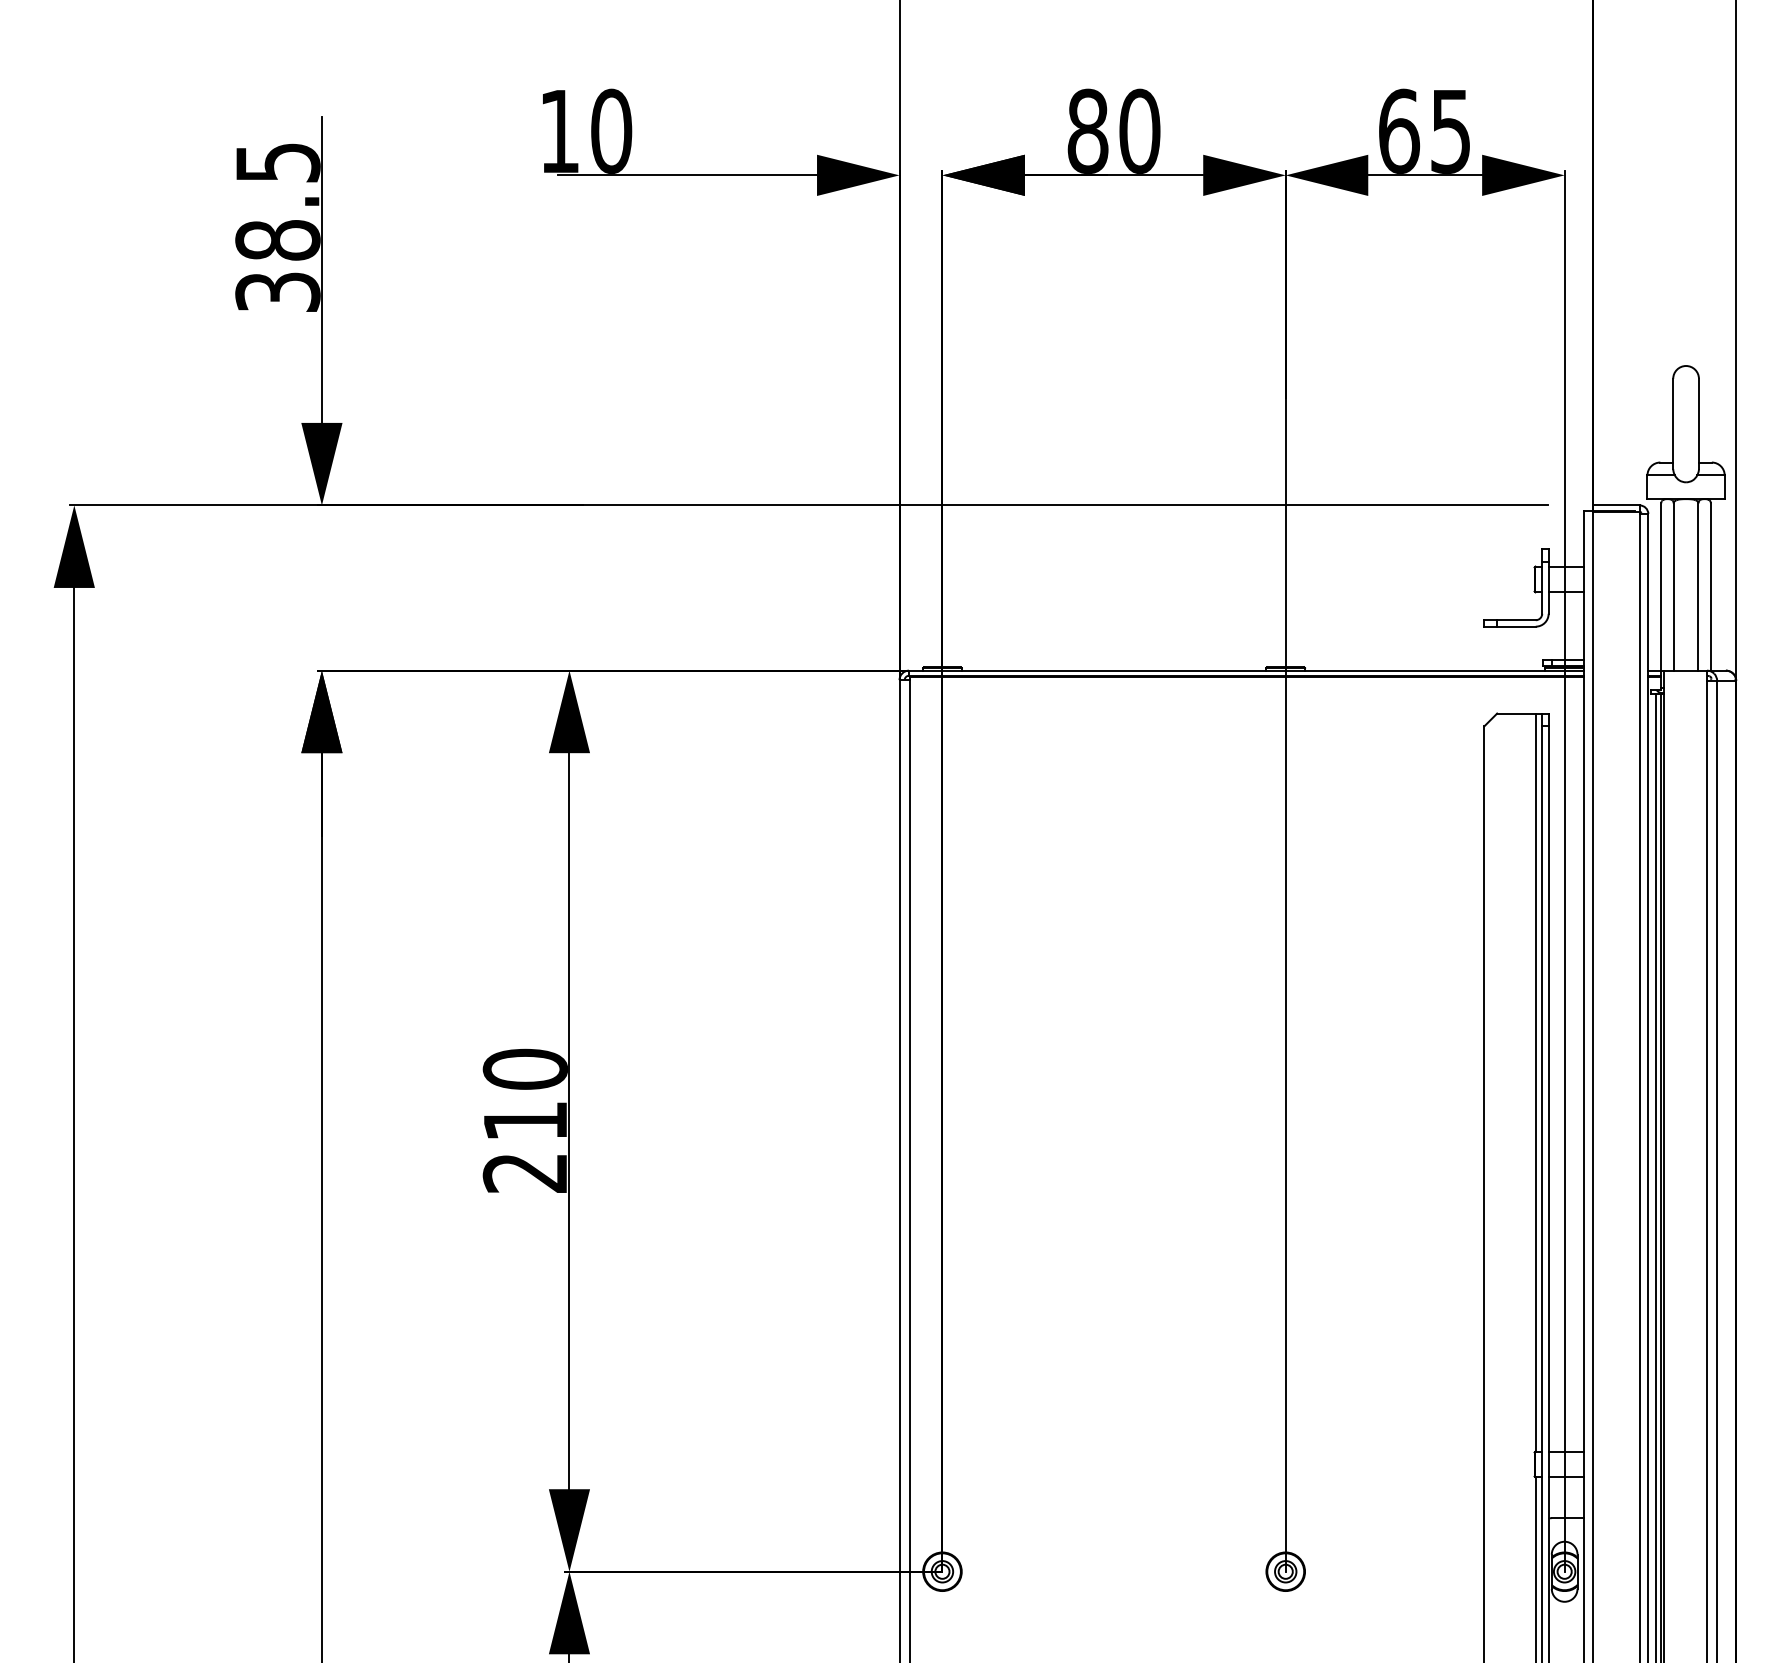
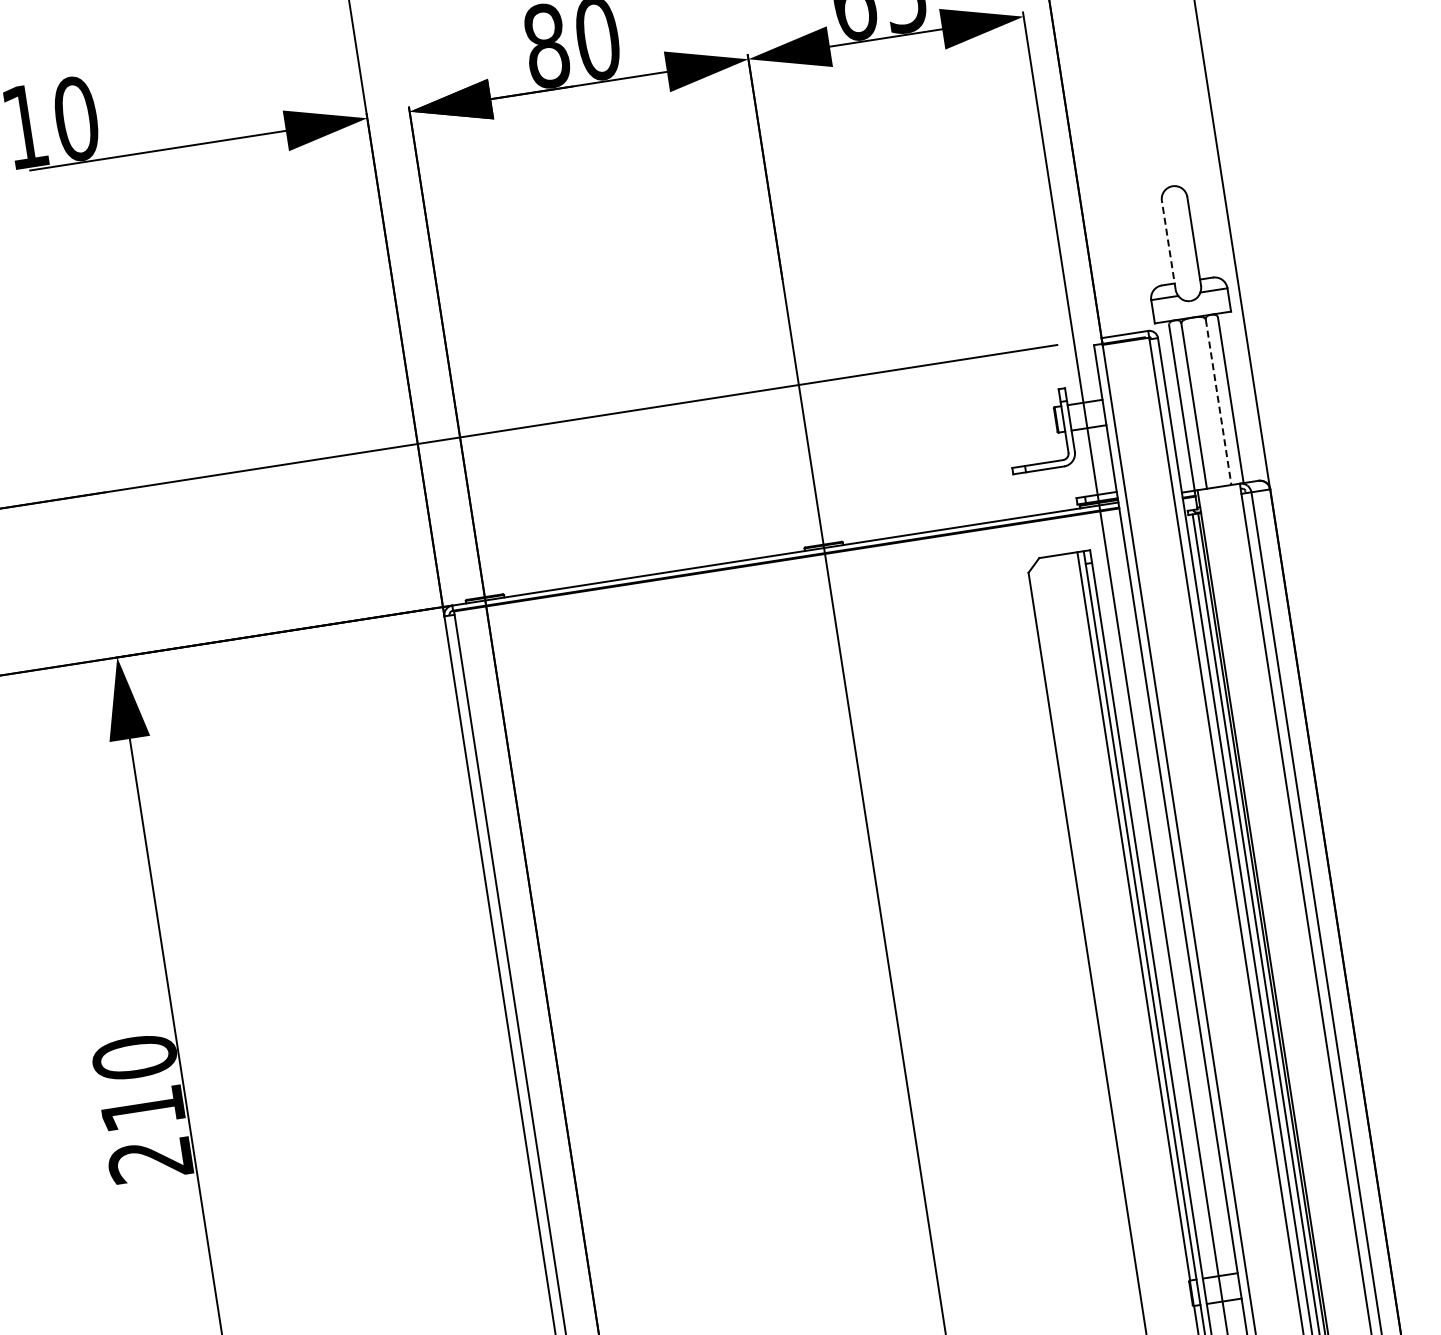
line: (1673, 423) -> (1169, 244), solid -> dashed
line: (1698, 586) -> (1218, 401), solid -> dashed

